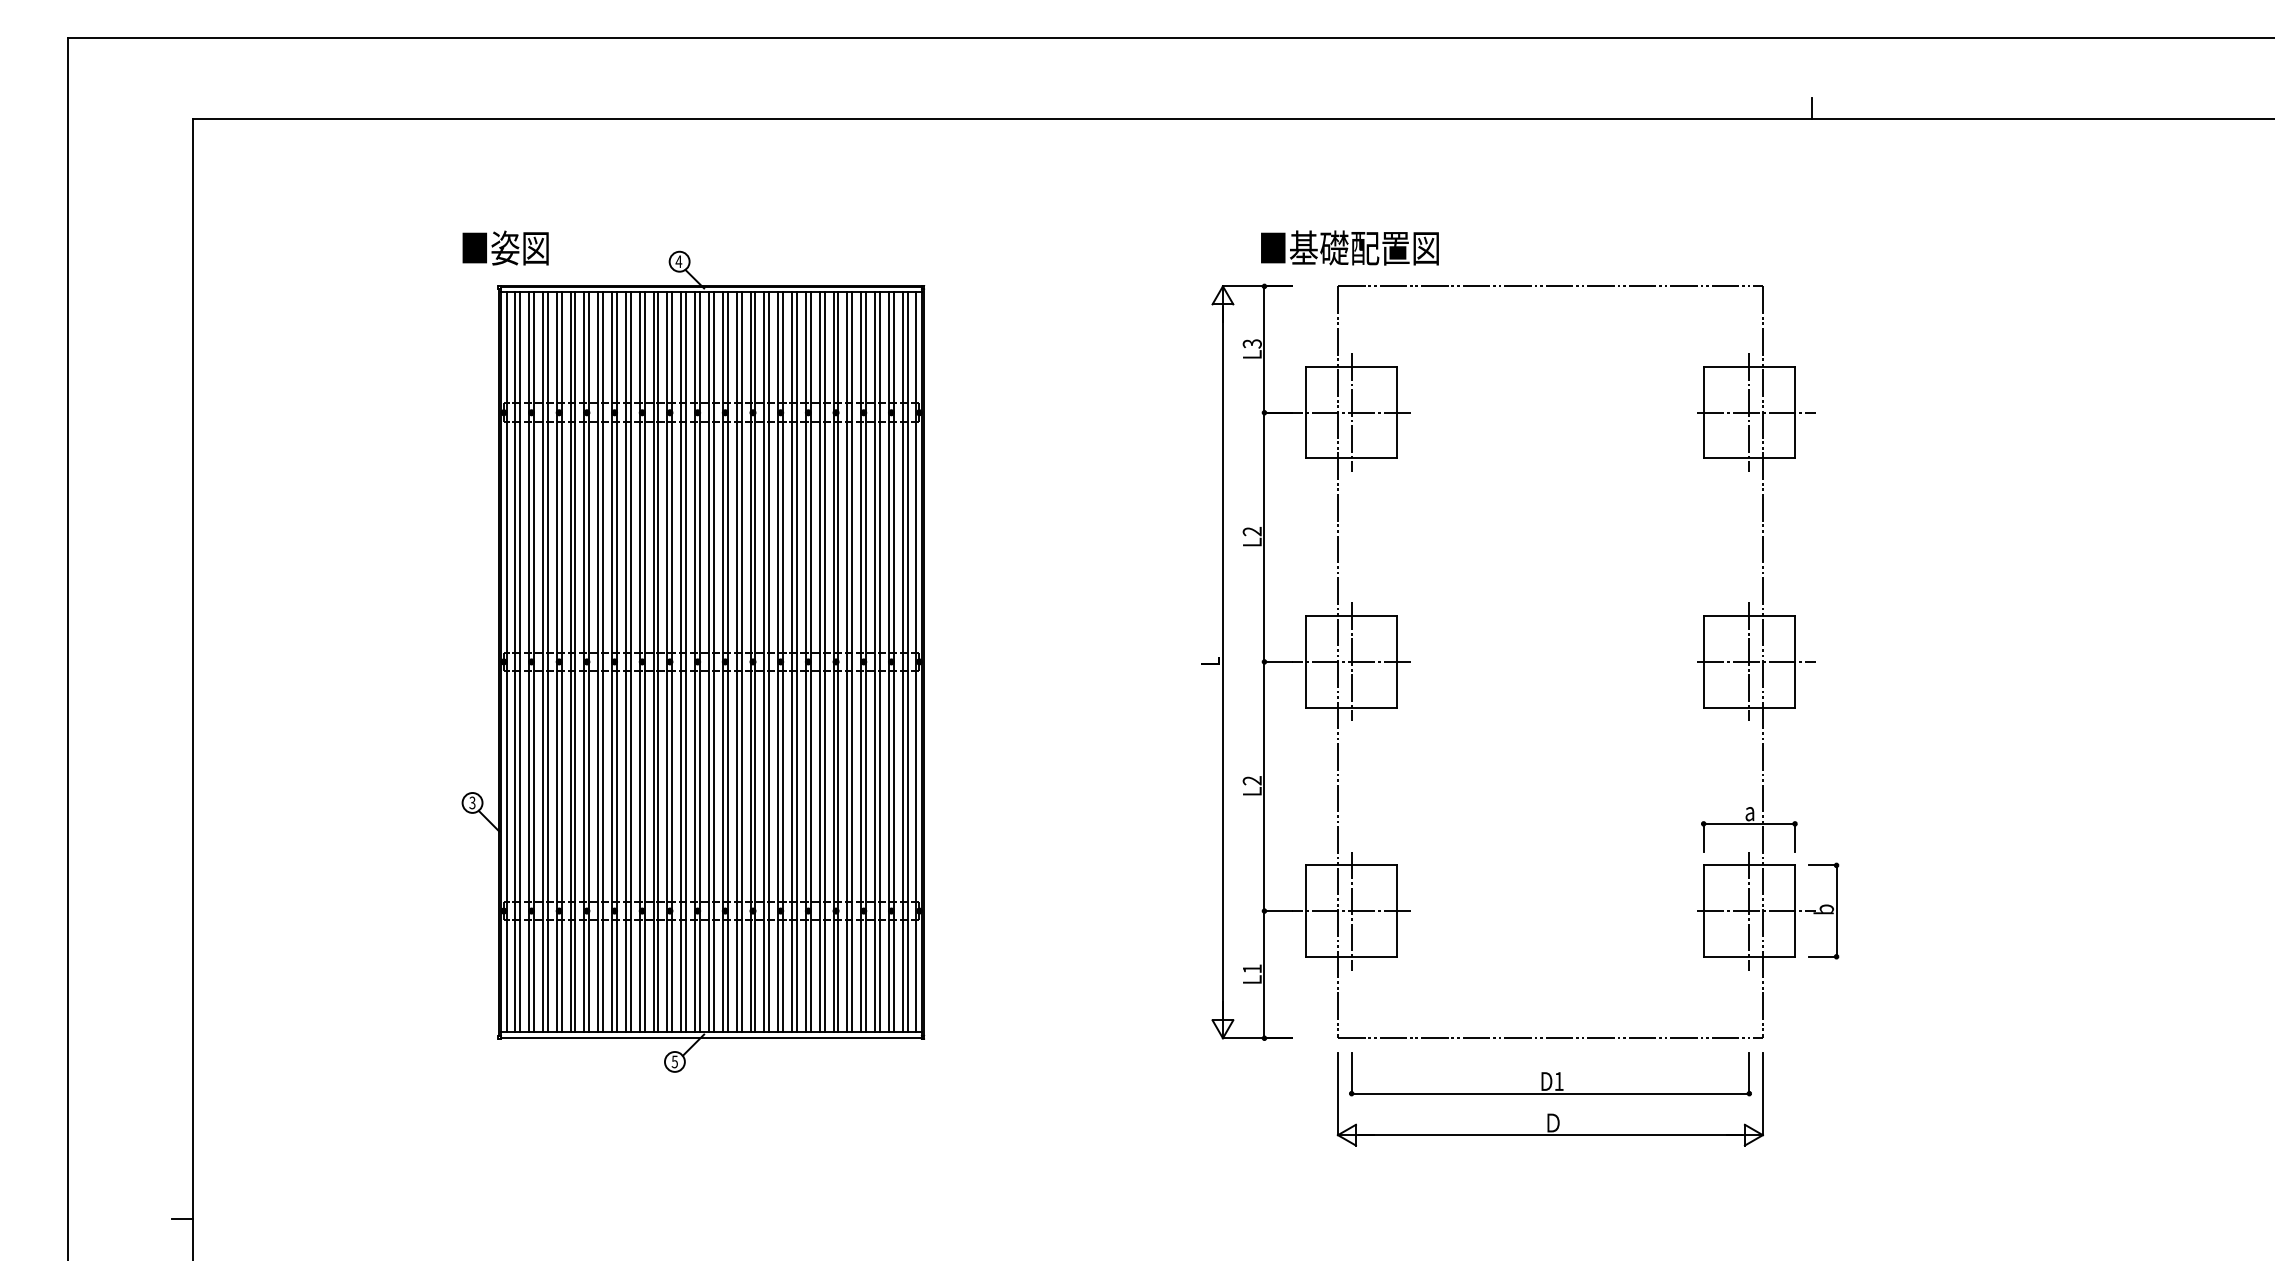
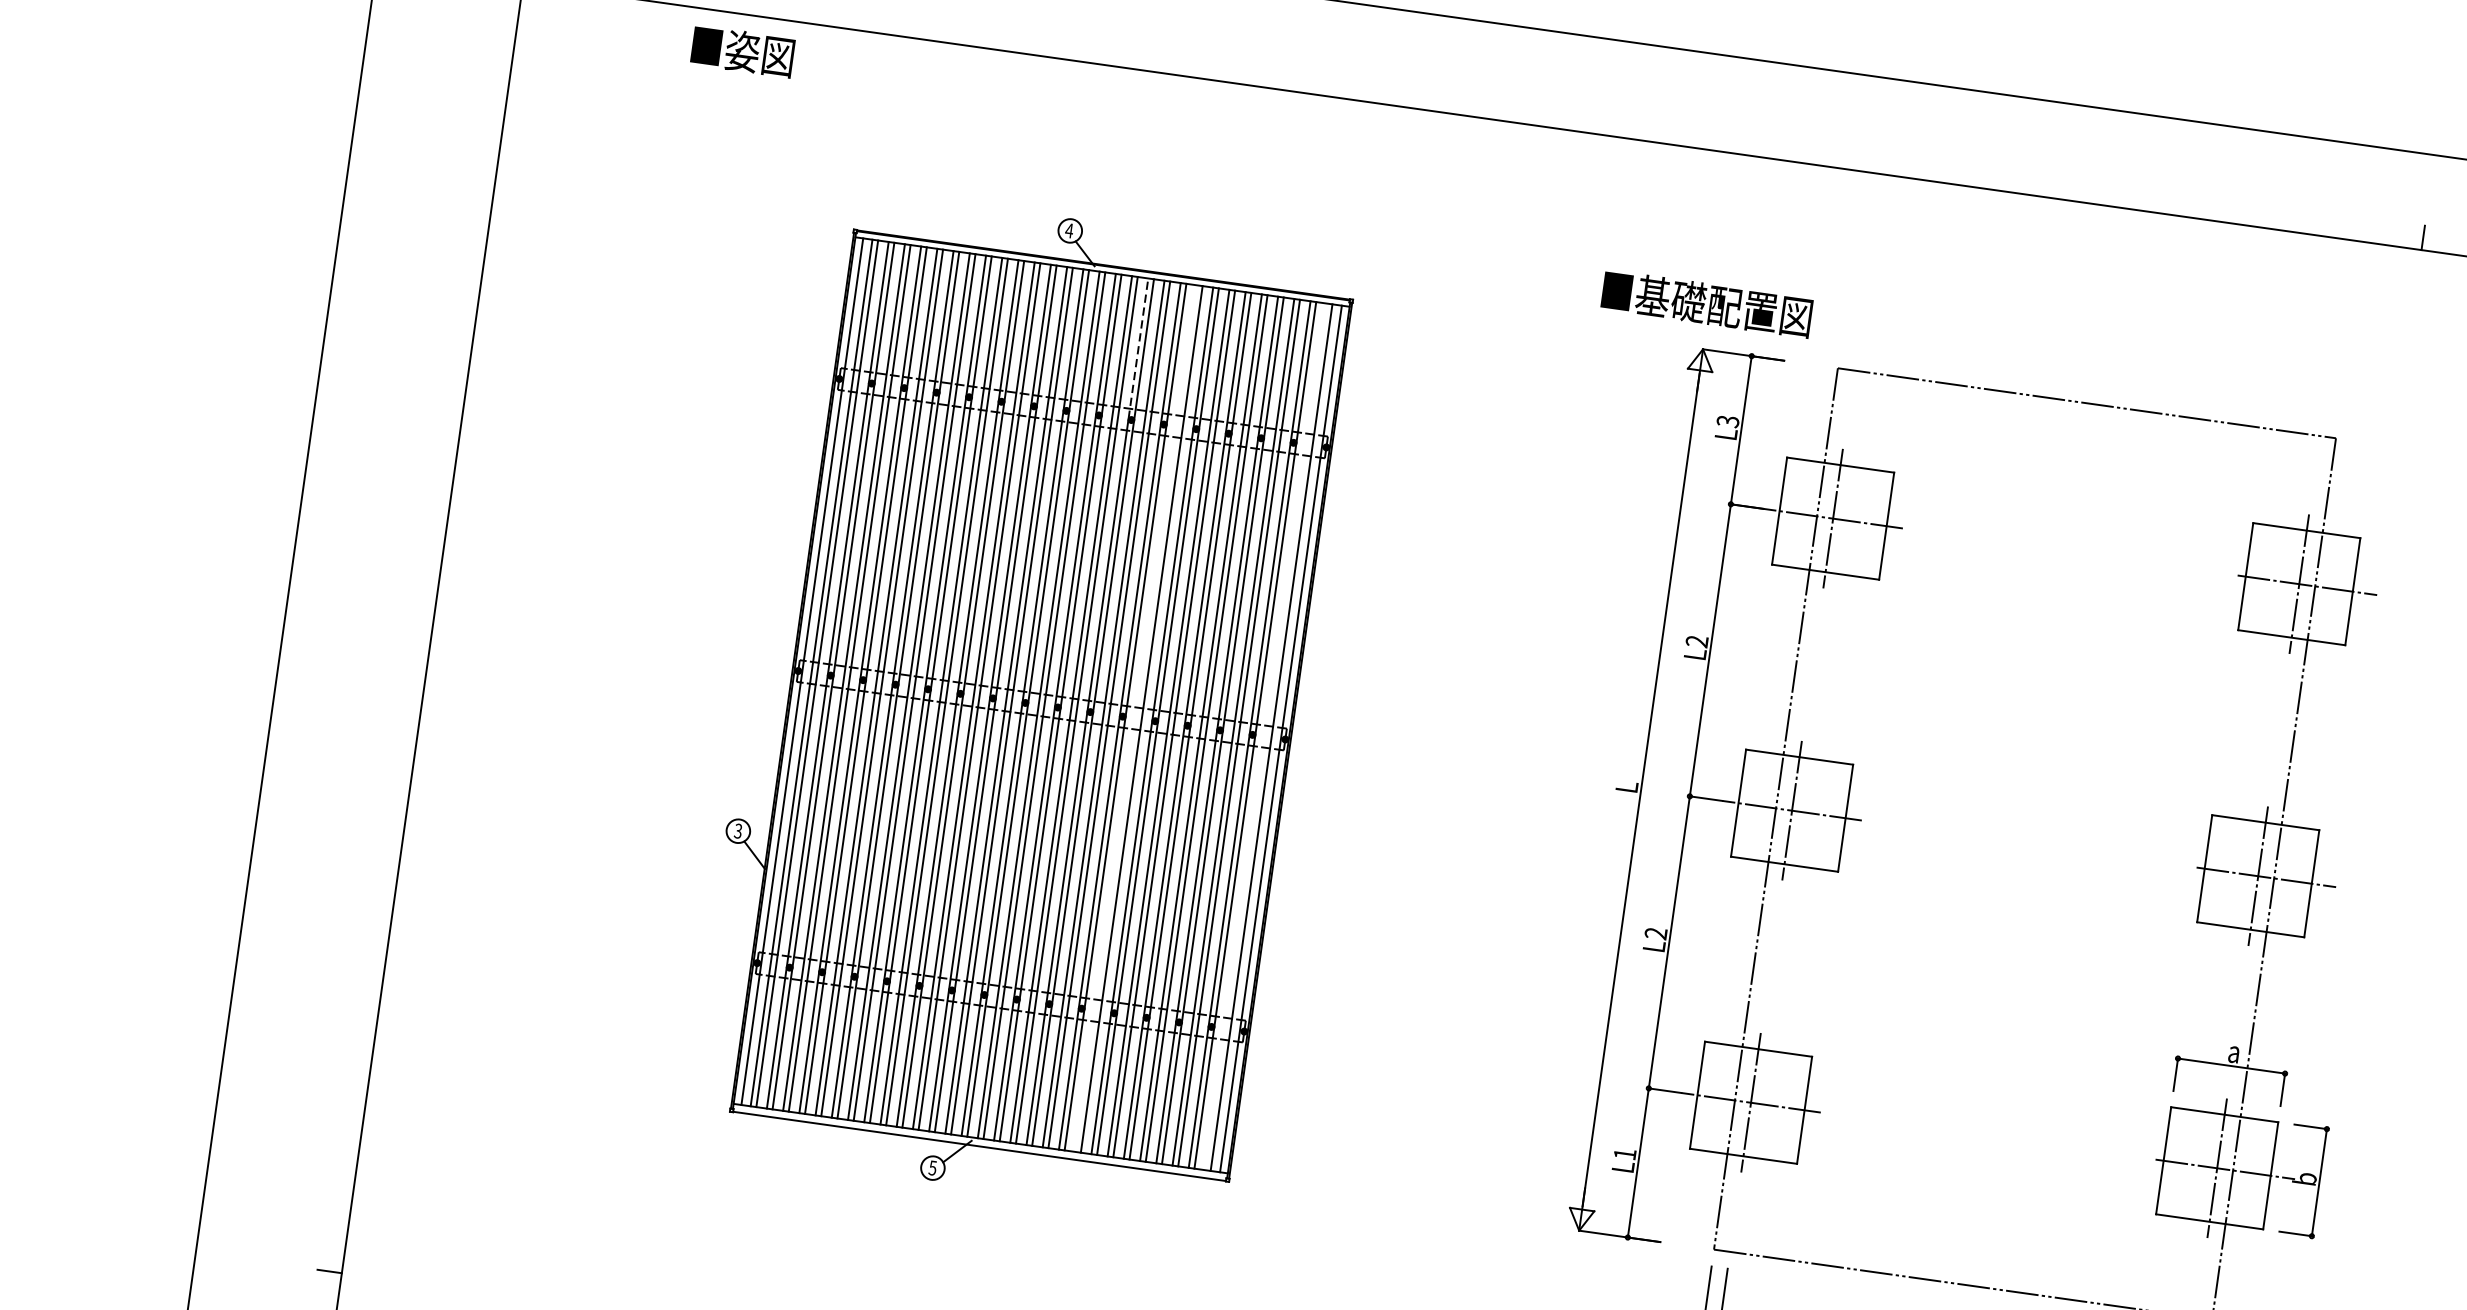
text: (505, 247) -> (742, 50), moved
text: (1349, 247) -> (1706, 303), moved
line: (750, 352) -> (1138, 348), solid -> dashed
line: (792, 661) -> (1136, 718), removed
line: (902, 661) -> (1265, 736), removed

